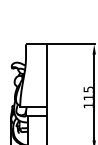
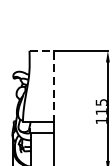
line: (47, 64) -> (54, 73), solid -> dashed

